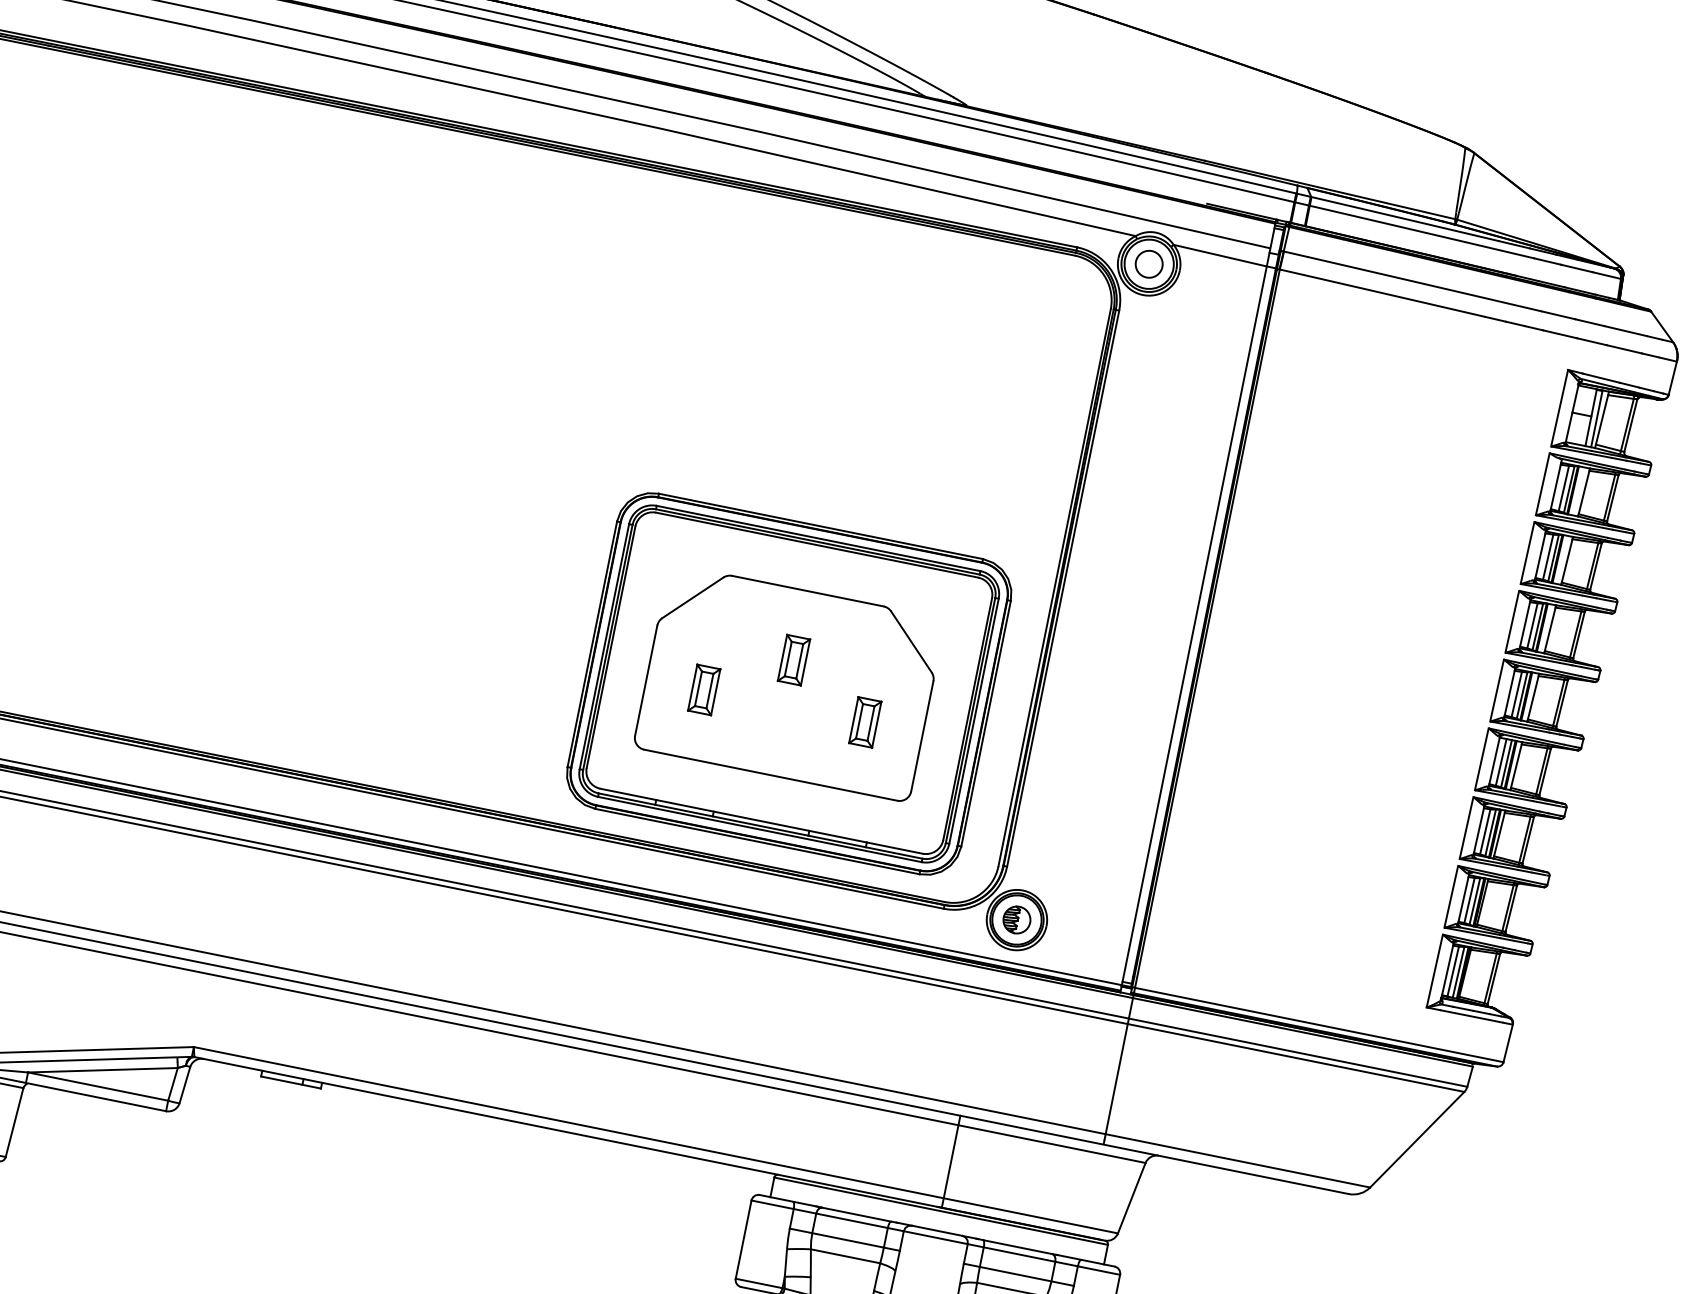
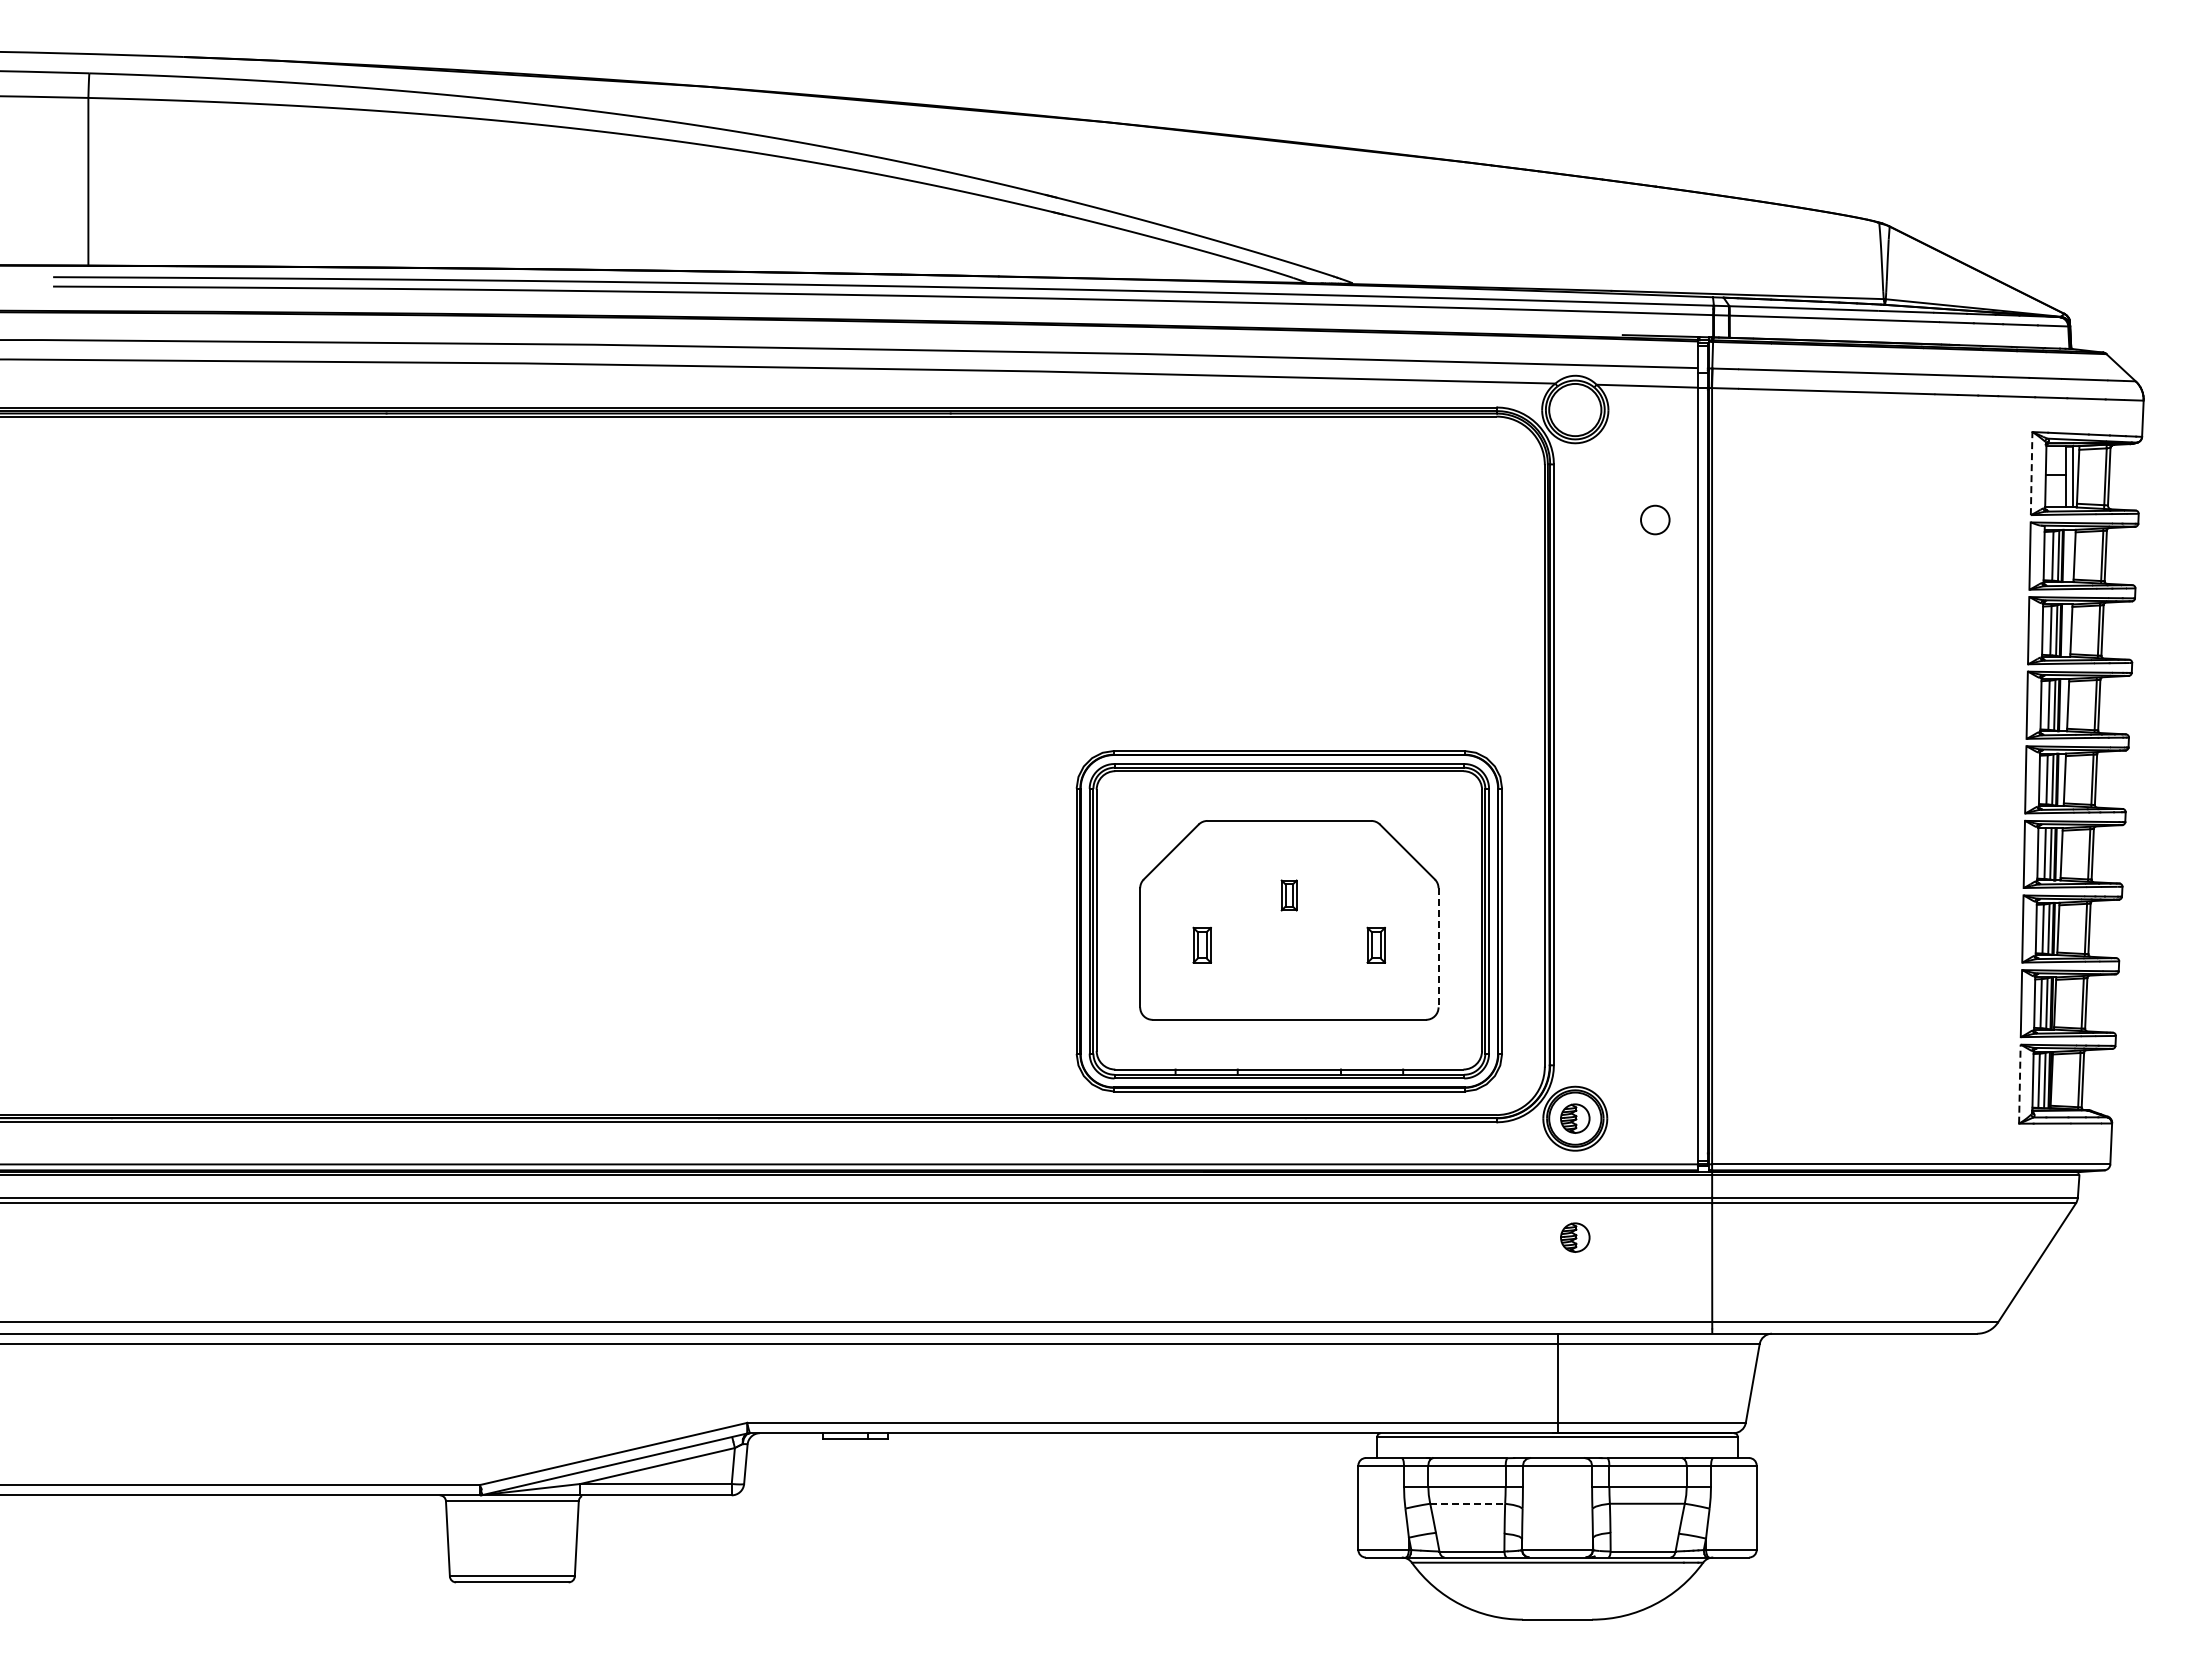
circle: (1149, 263) -> (1655, 519), moved
line: (1559, 408) -> (2031, 473), solid -> dashed
part: (793, 660) -> (1288, 895), size x0.6
part: (703, 690) -> (1201, 945), size x0.7
part: (864, 722) -> (1375, 945), size x0.7
line: (922, 736) -> (1438, 947), solid -> dashed
line: (1434, 970) -> (2019, 1083), solid -> dashed
part: (994, 1030) -> (1575, 1237), added
line: (846, 1256) -> (1468, 1503), solid -> dashed

